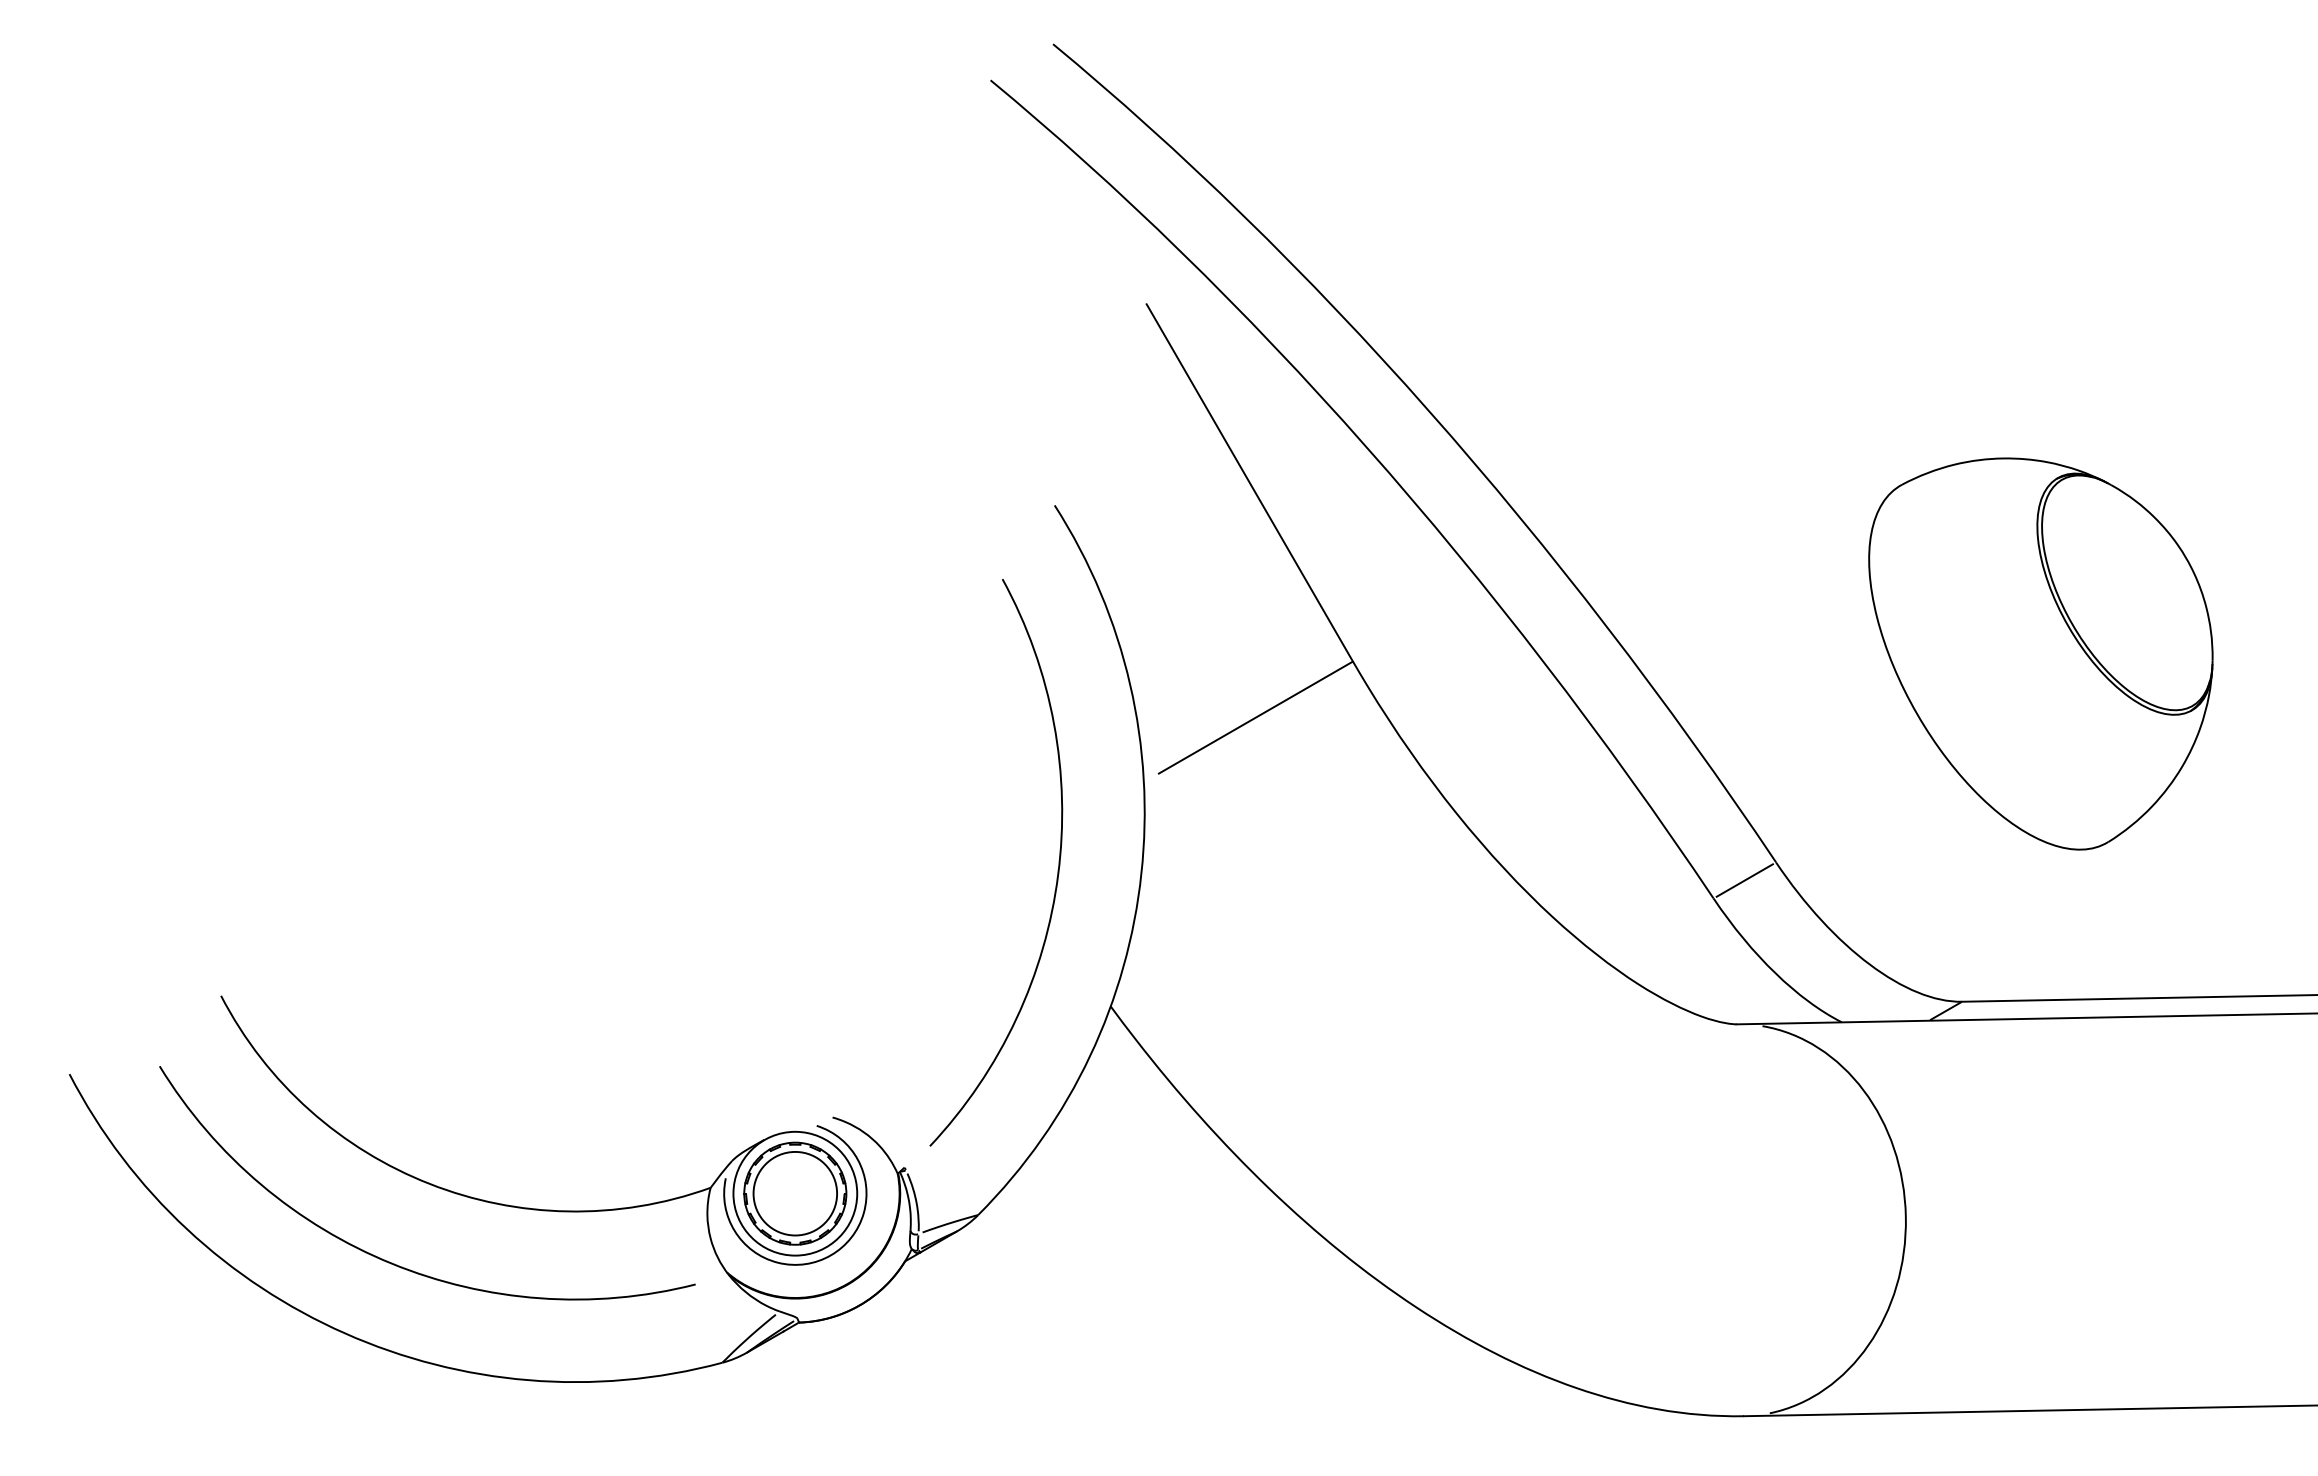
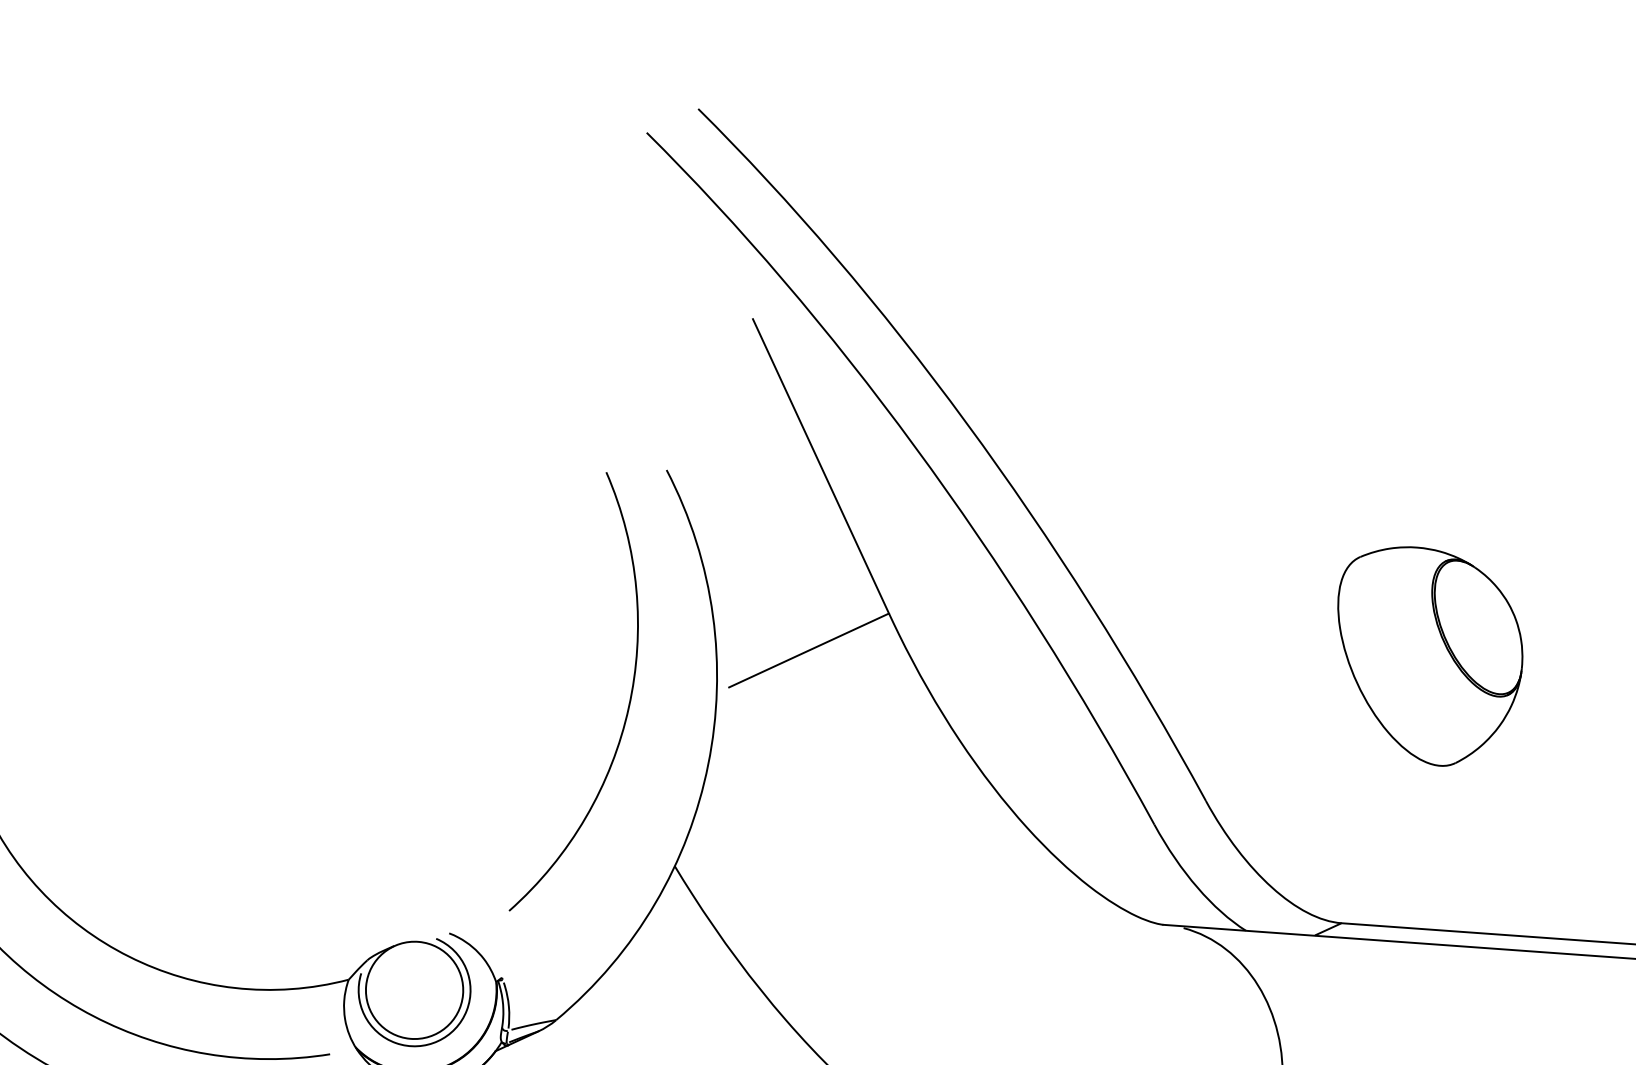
part: (2040, 653) -> (1427, 656), size x0.7
arc: (1057, 869) -> (628, 703), moved
line: (1744, 880) -> (1179, 812), removed
part: (795, 1193) -> (414, 990), removed

